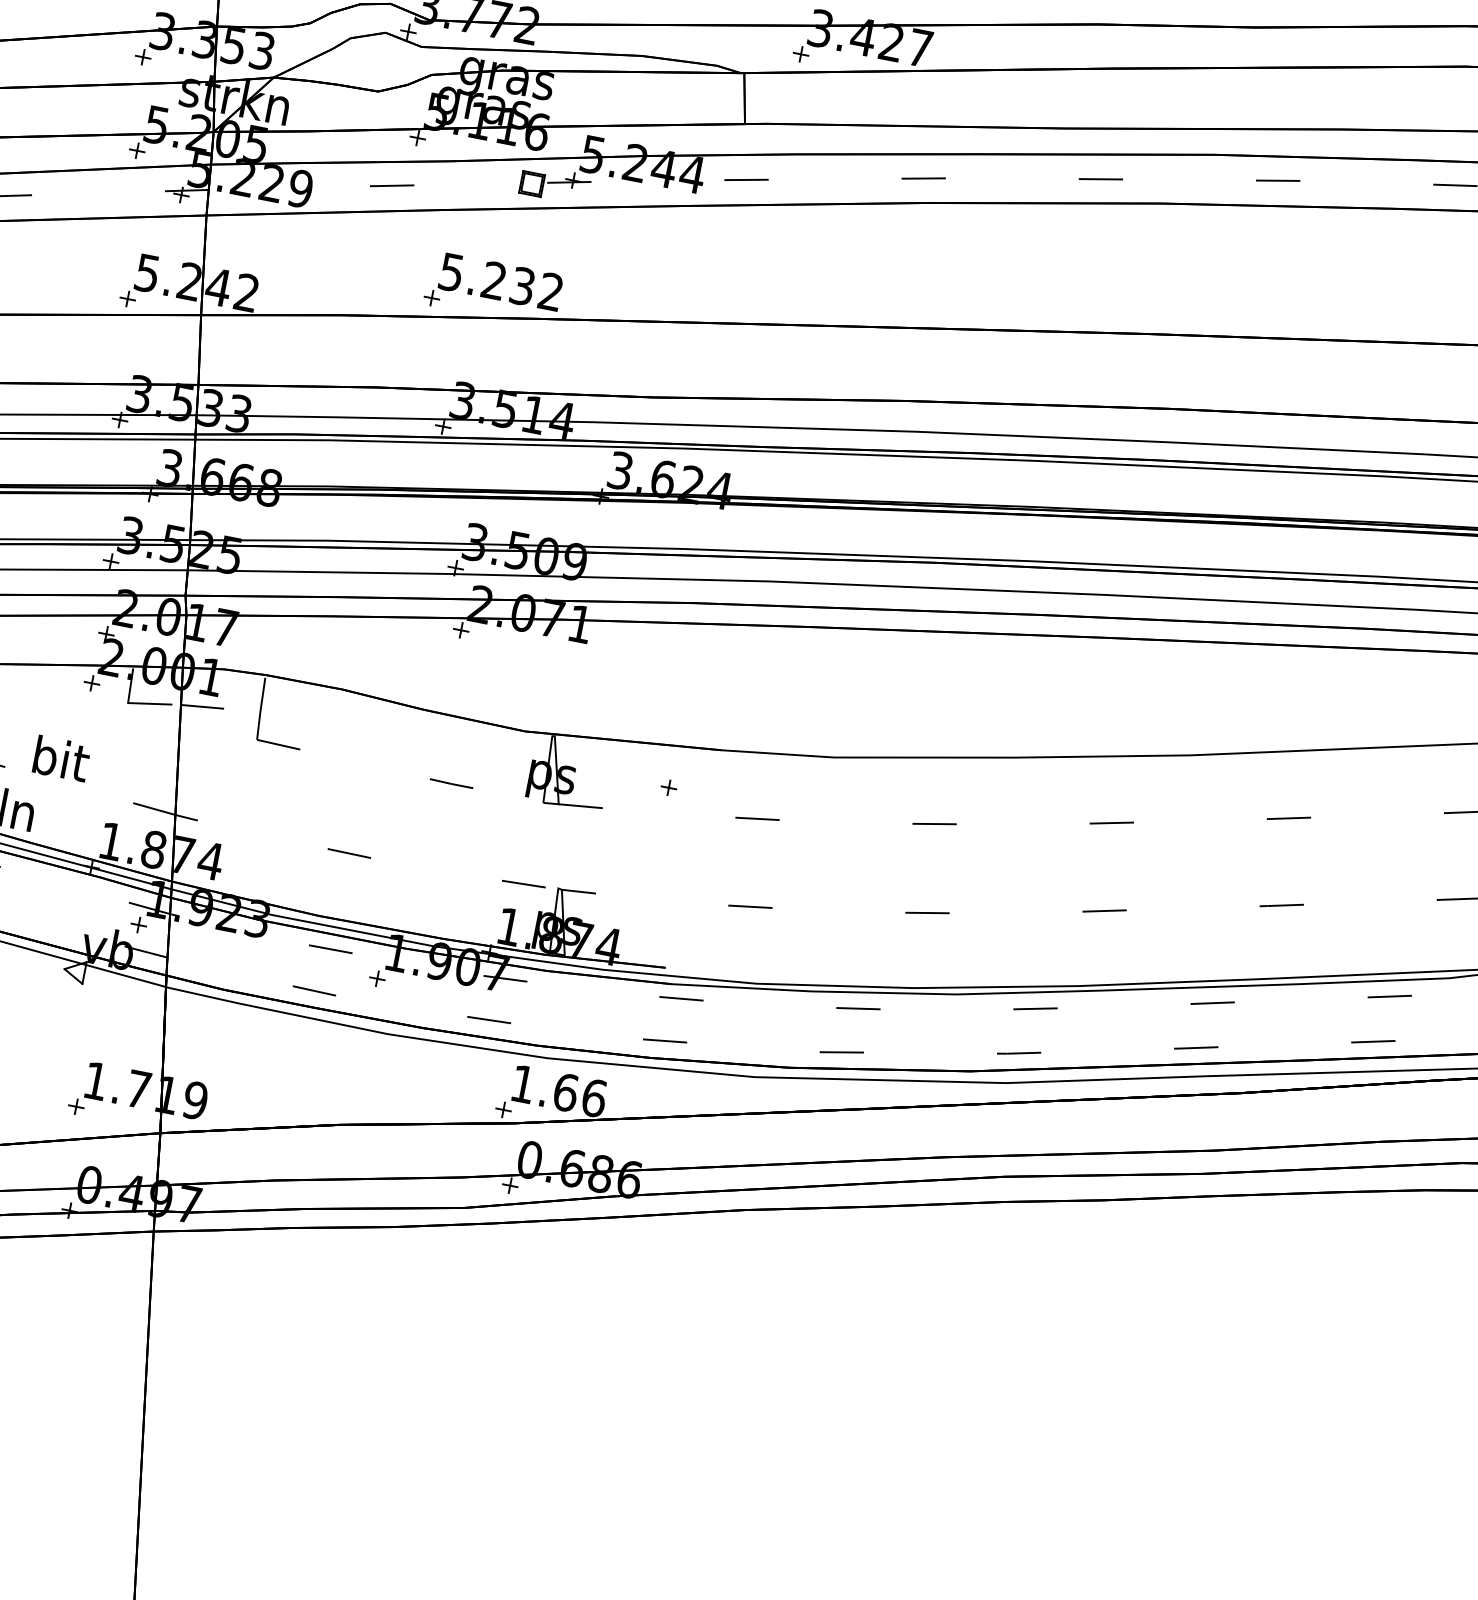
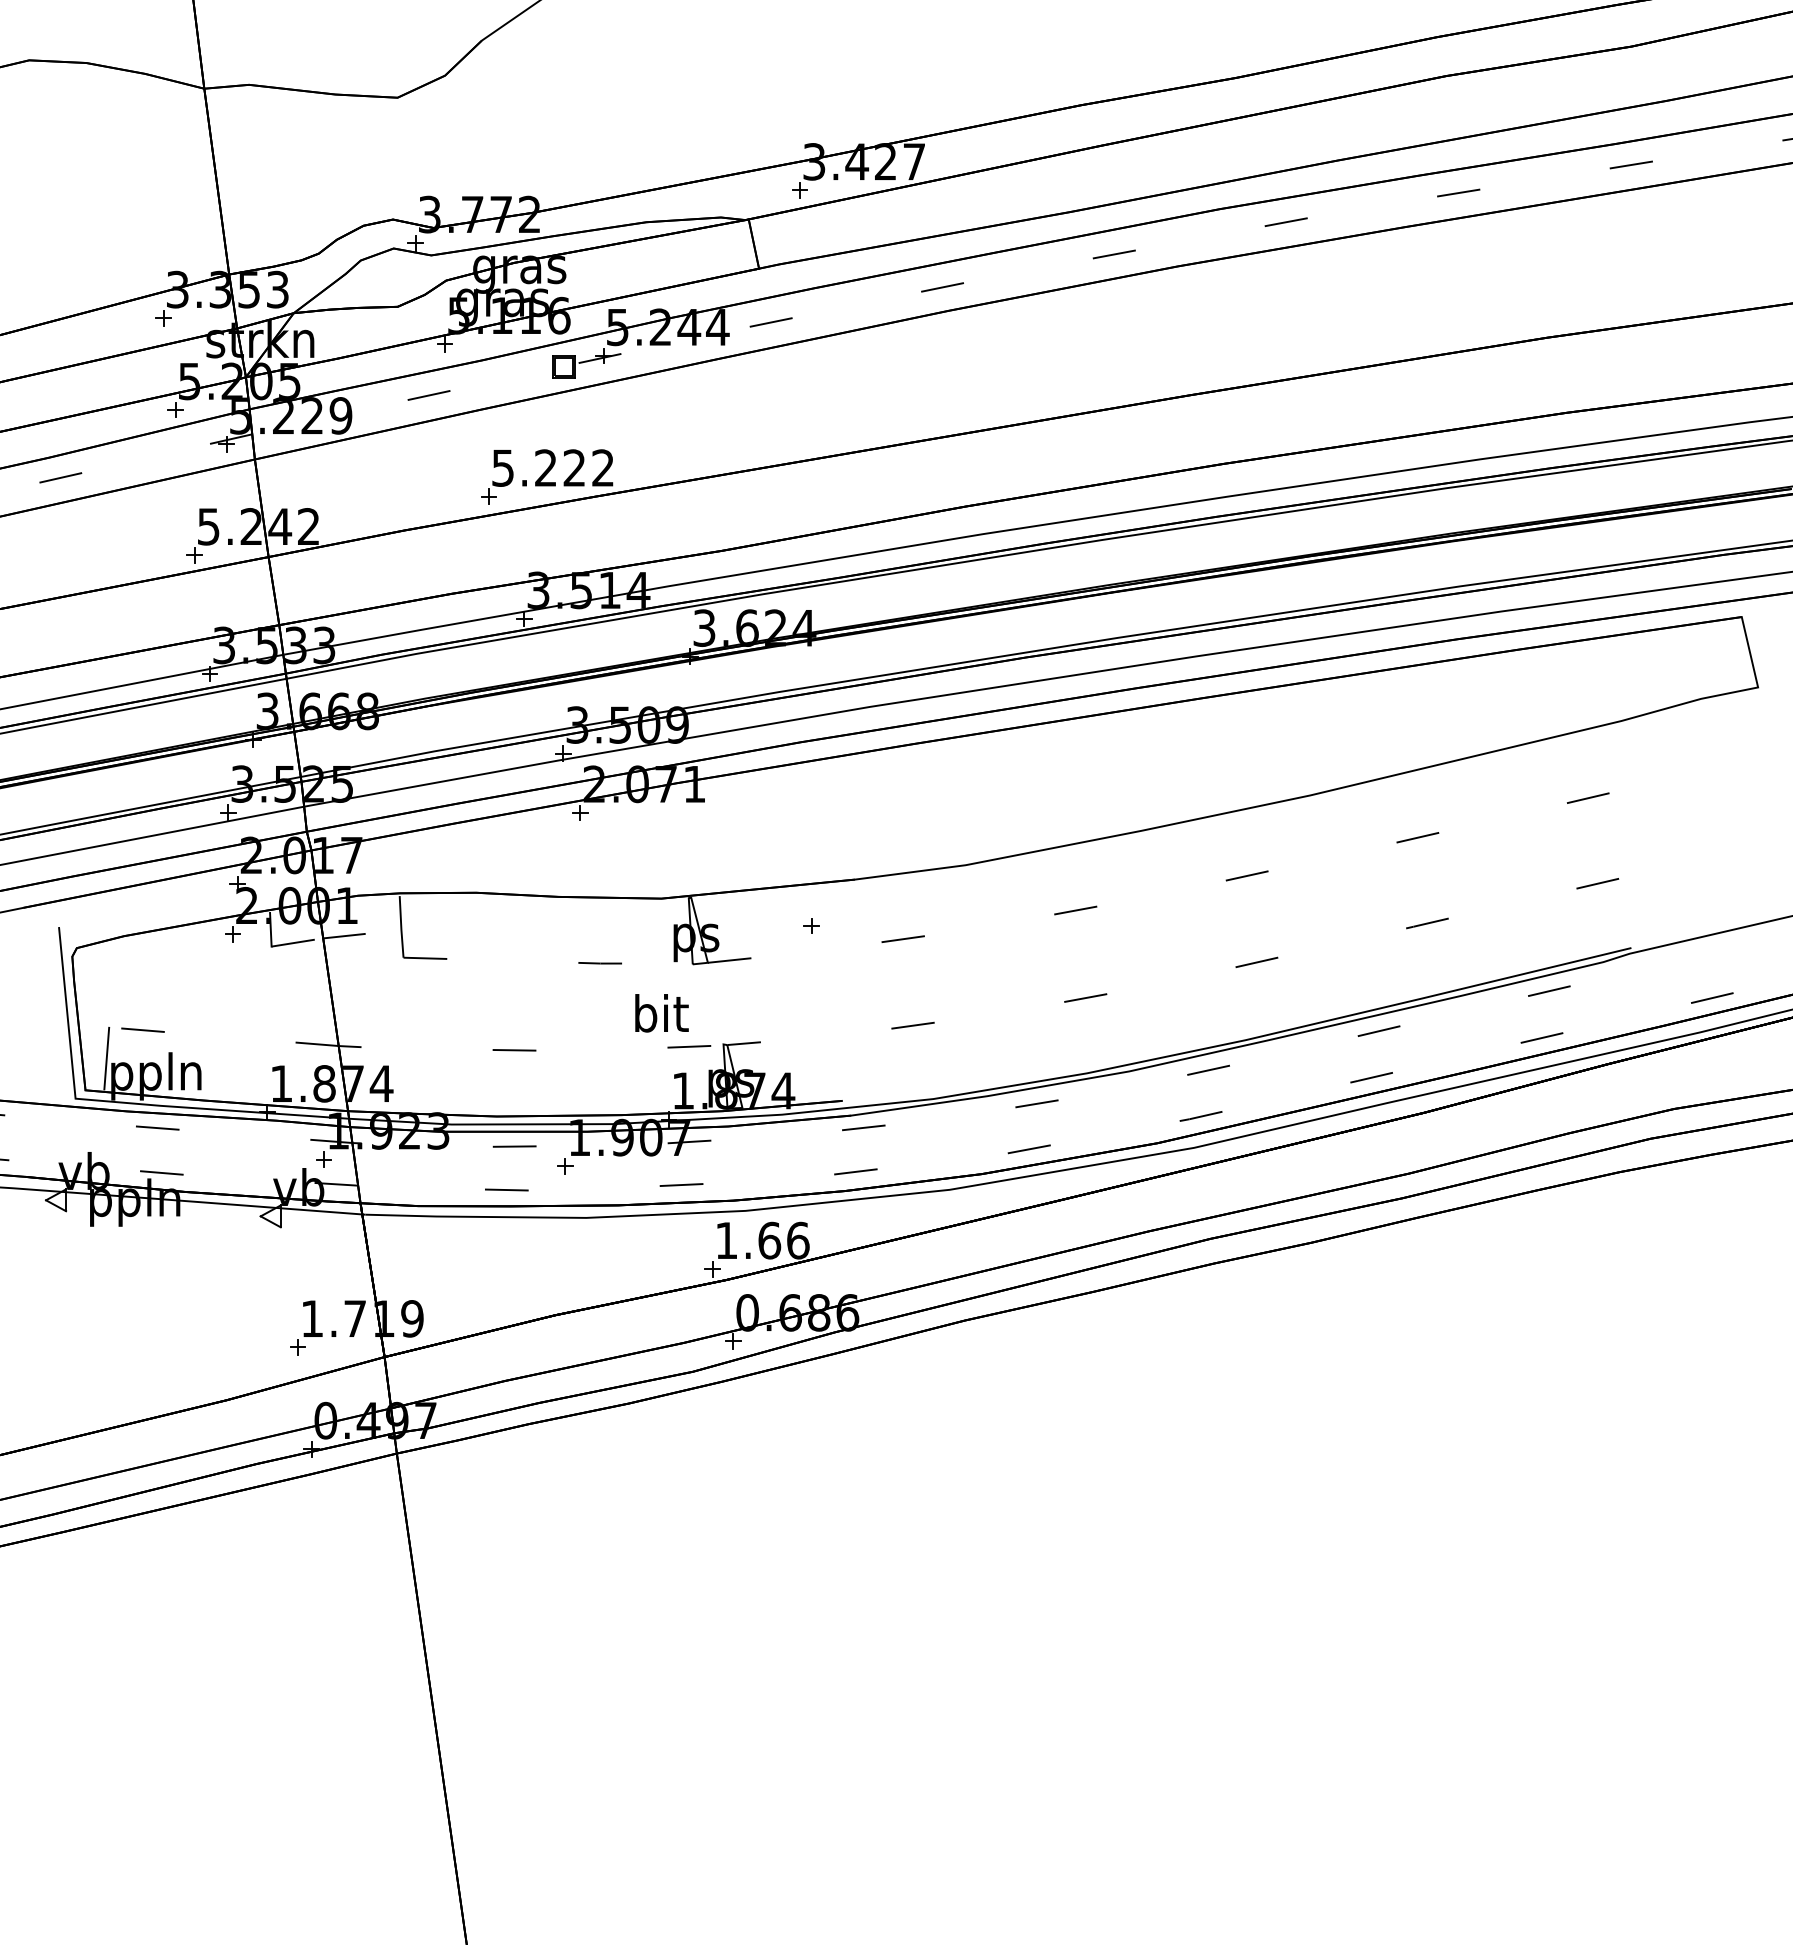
text: (522, 285) -> (574, 467), 5.232 -> 5.222
text: (61, 758) -> (661, 1013), moved

